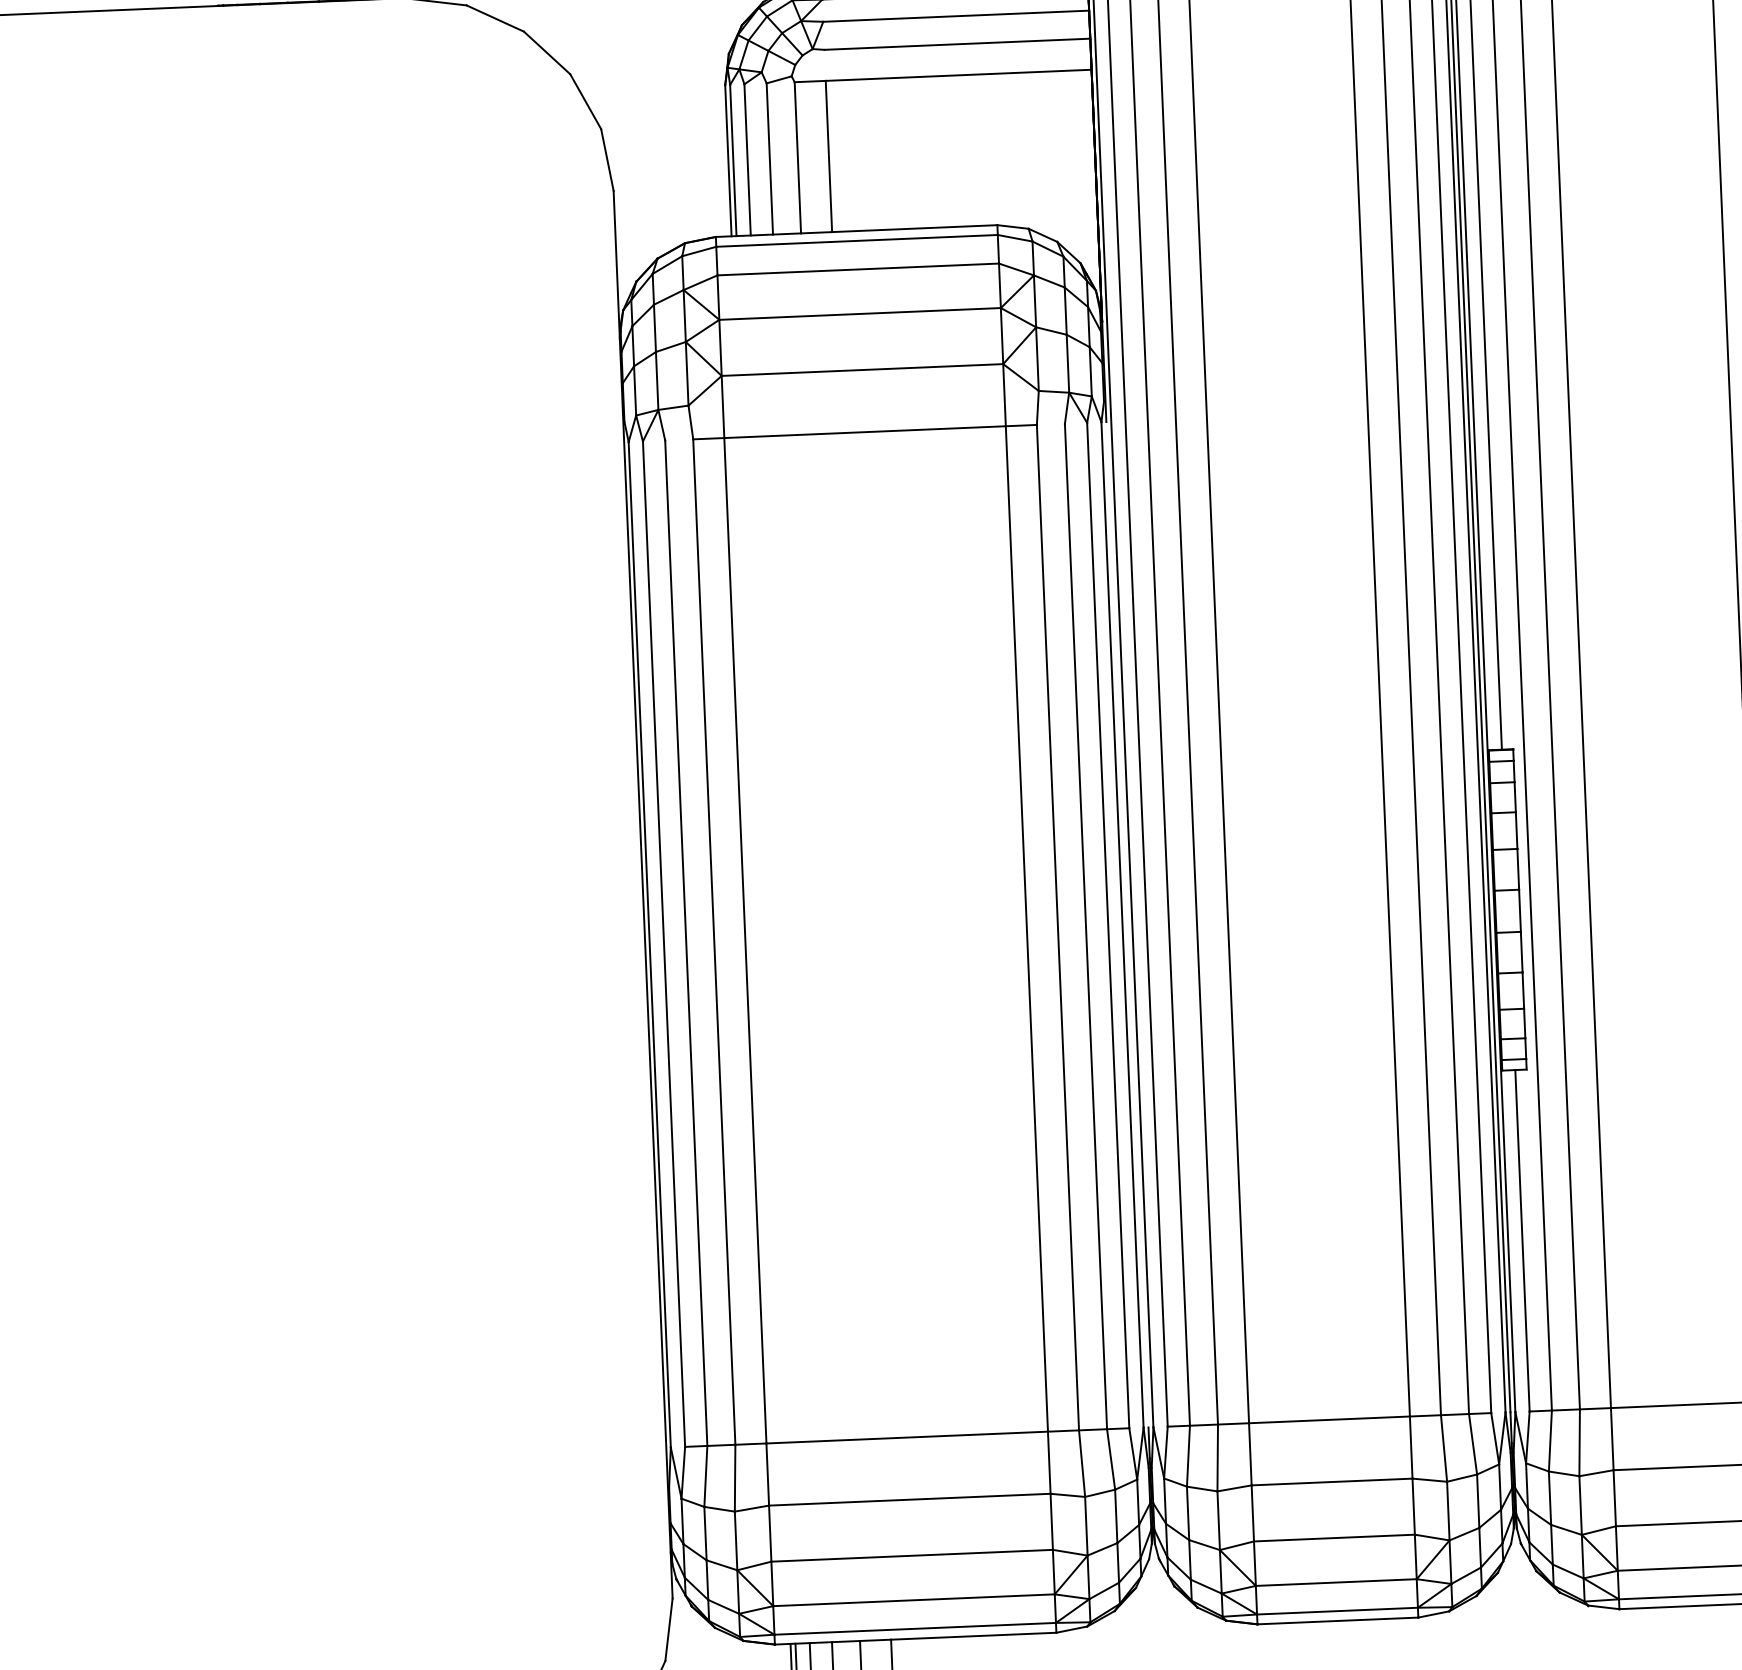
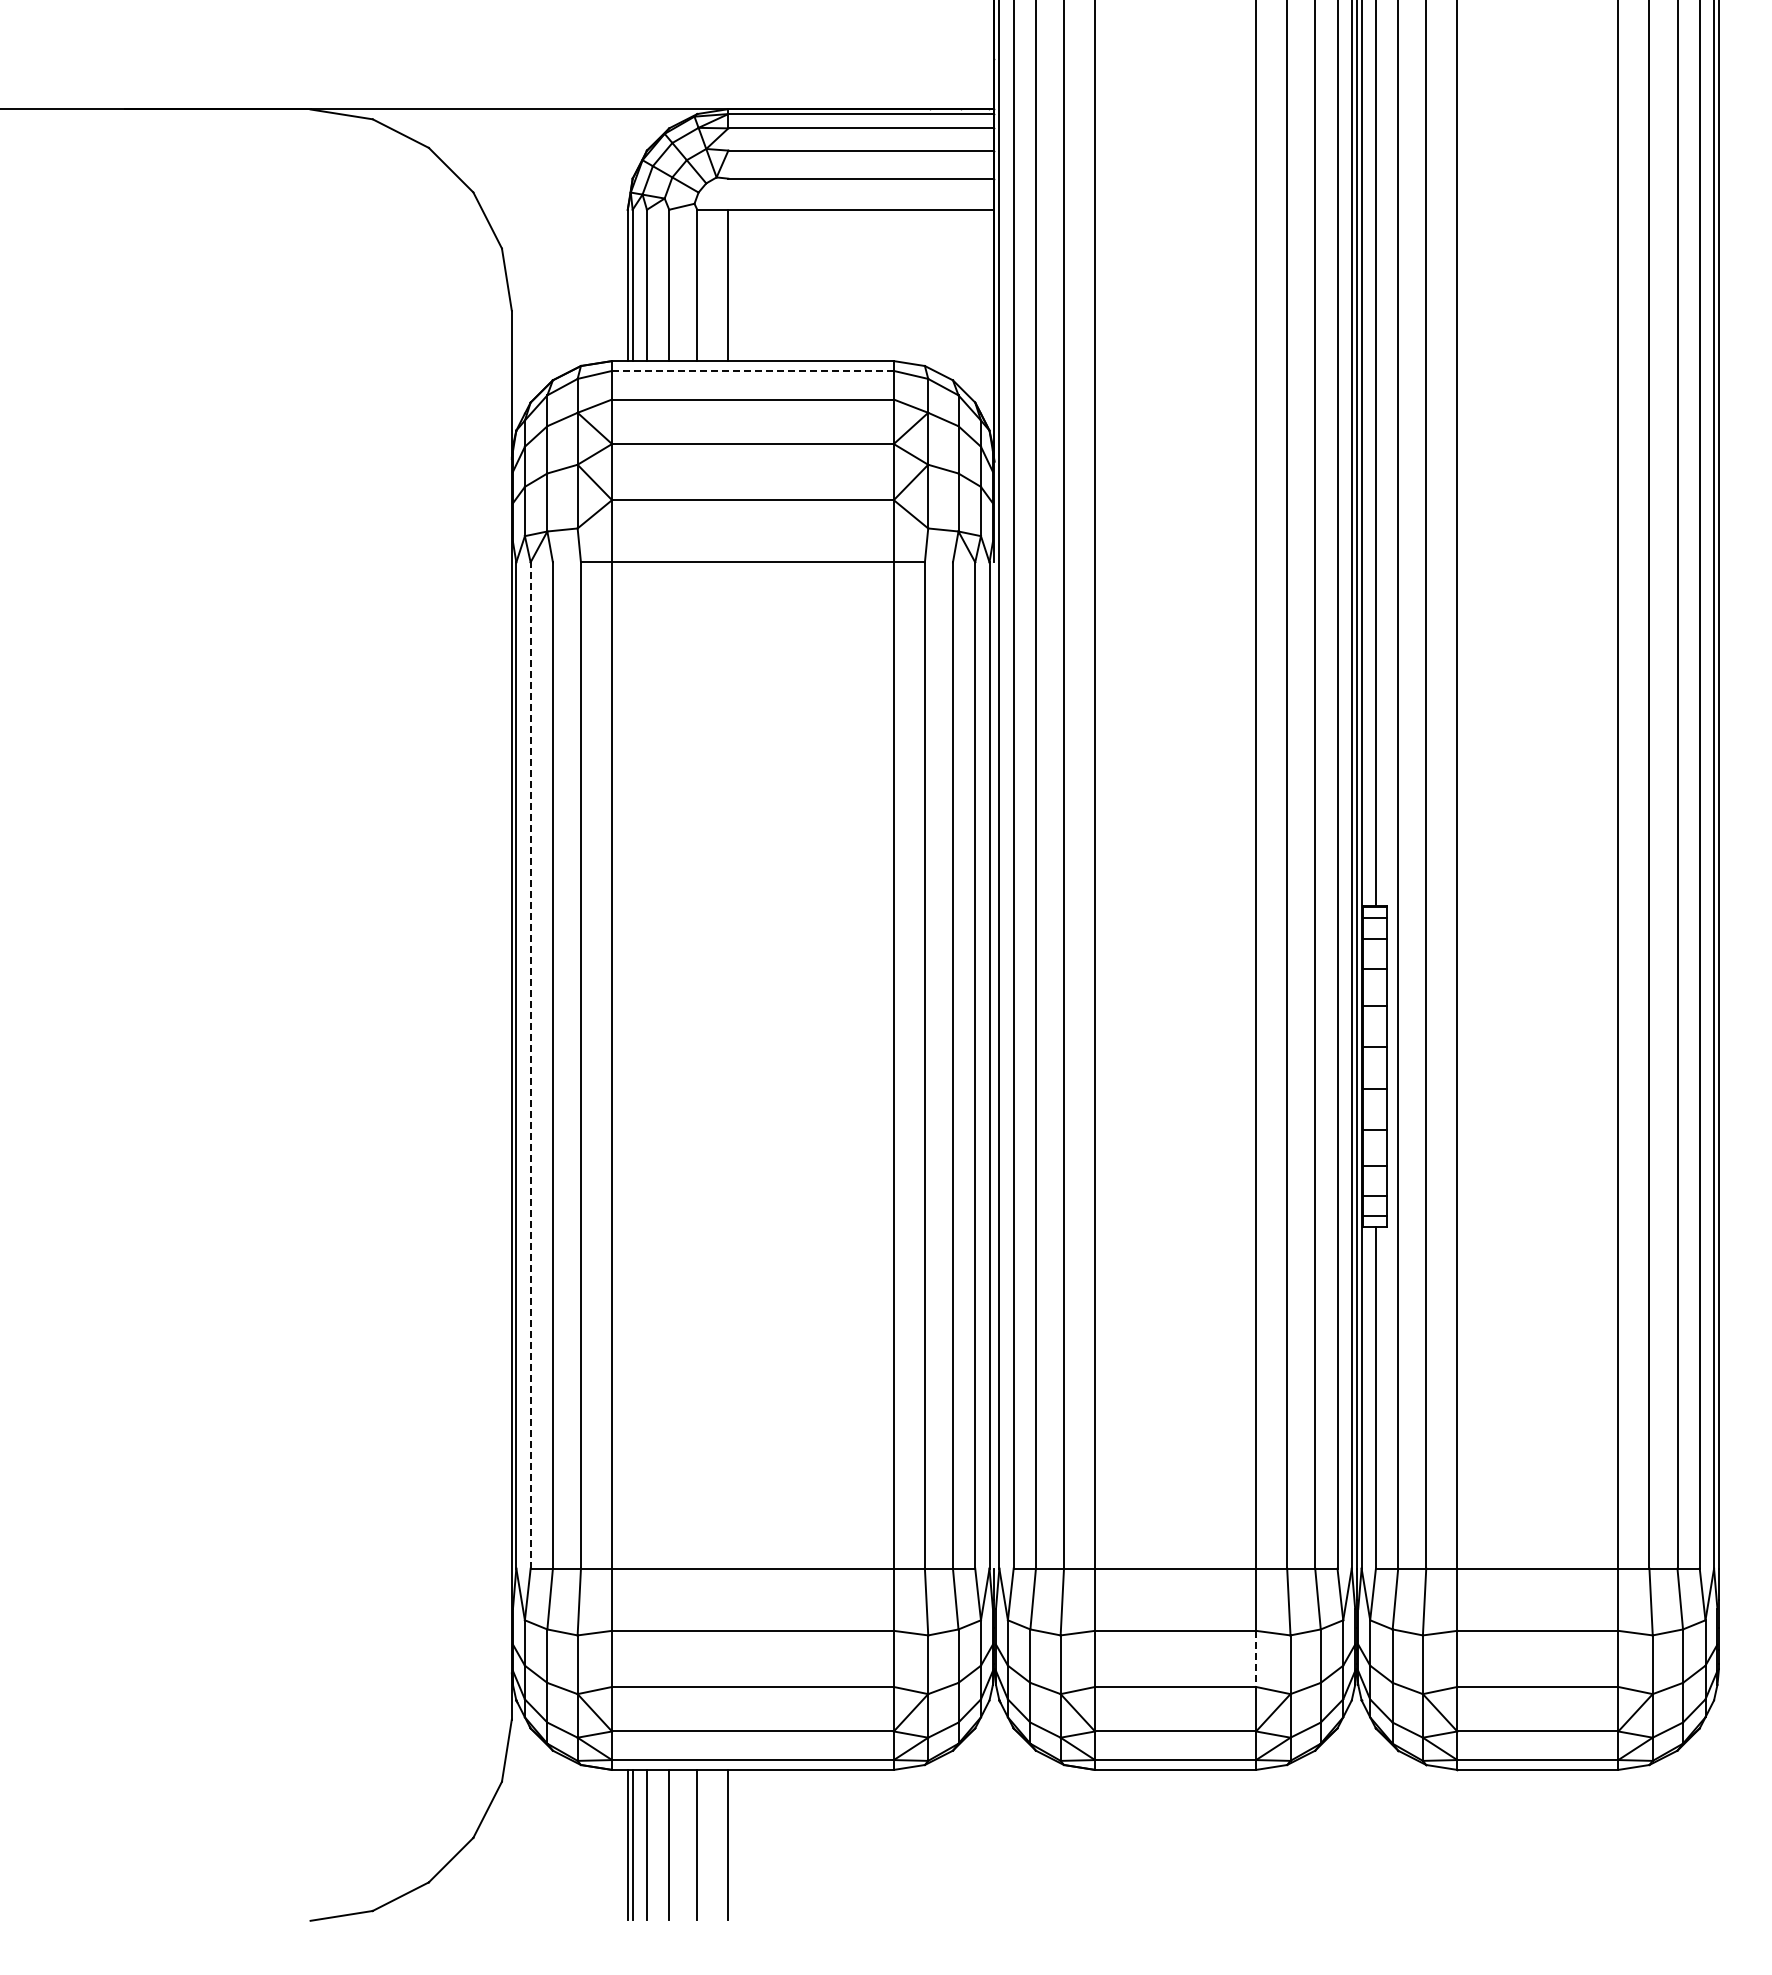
line: (856, 240) -> (752, 370), solid -> dashed
line: (663, 944) -> (530, 1065), solid -> dashed
line: (1414, 1507) -> (1256, 1659), solid -> dashed

